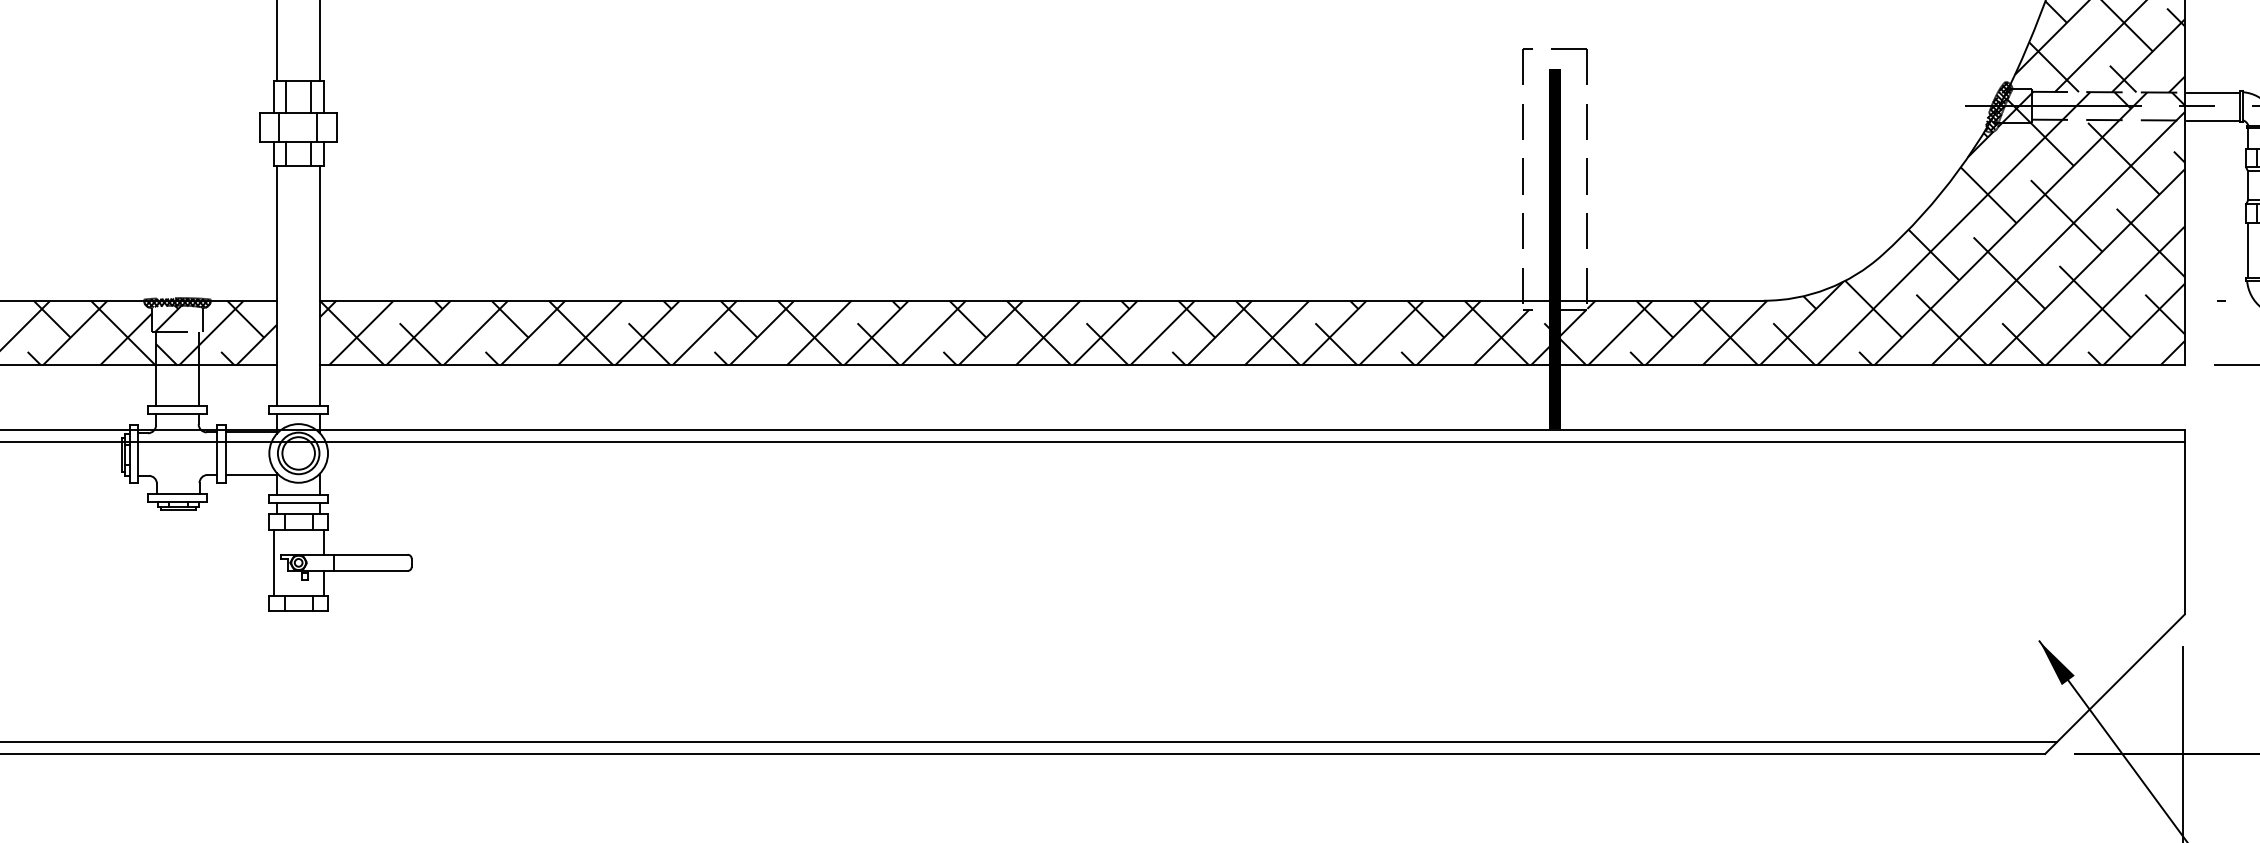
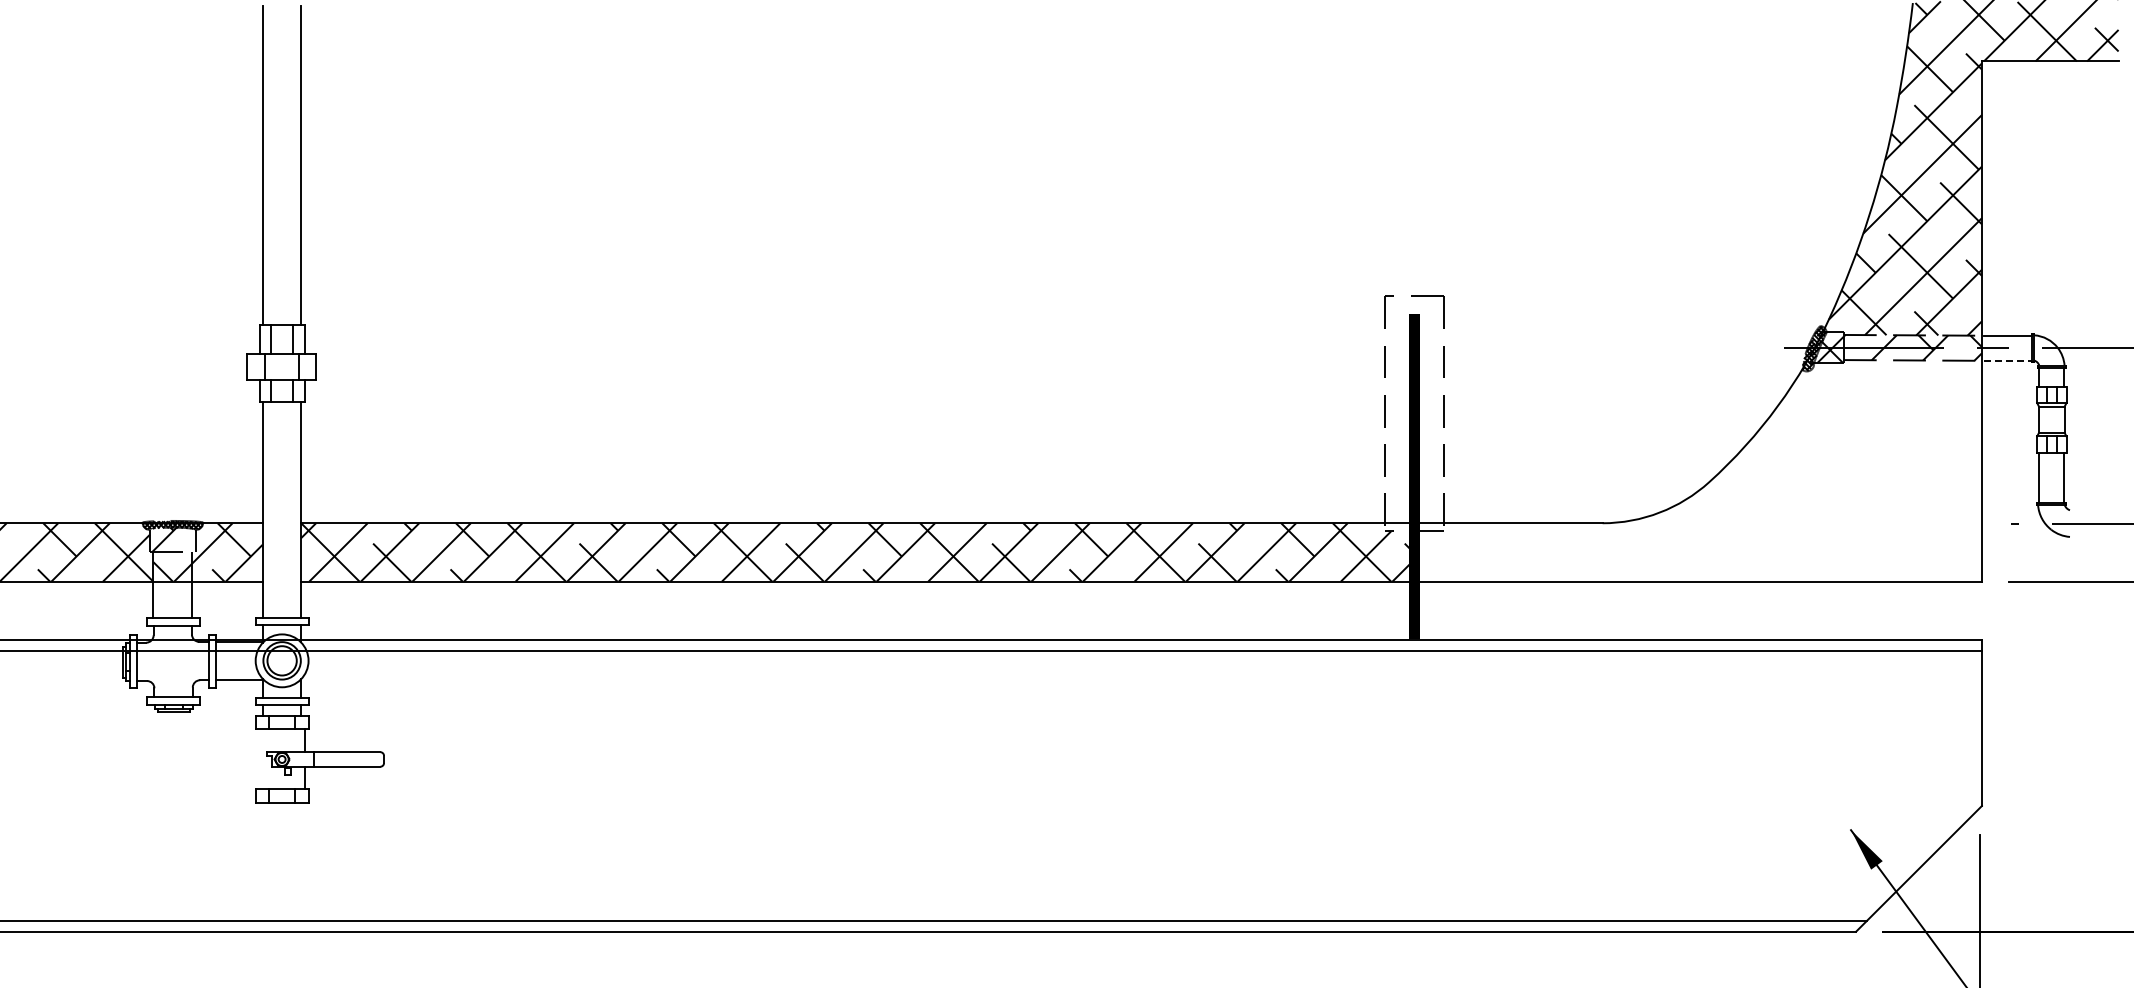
line: (2214, 120) -> (2008, 360), solid -> dashed
hatch: (1869, 242) -> (1697, 470), removed
line: (273, 562) -> (259, 759), removed

